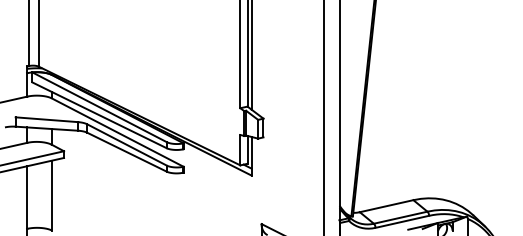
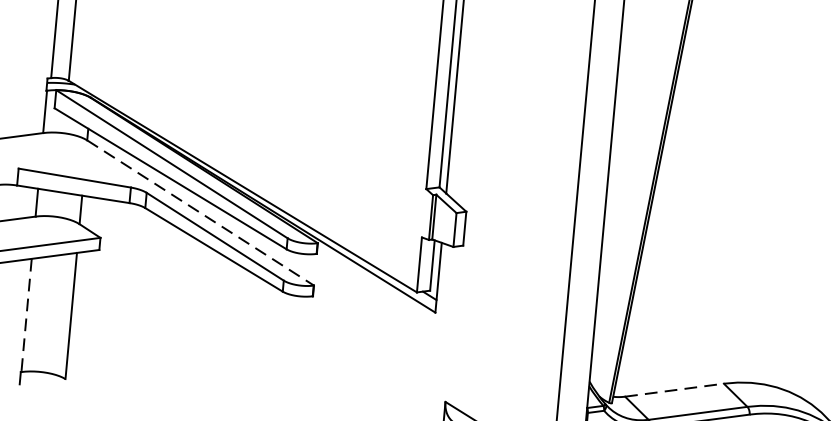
line: (118, 132) -> (201, 212), solid -> dashed
line: (27, 198) -> (26, 317), solid -> dashed
line: (387, 206) -> (676, 390), solid -> dashed

